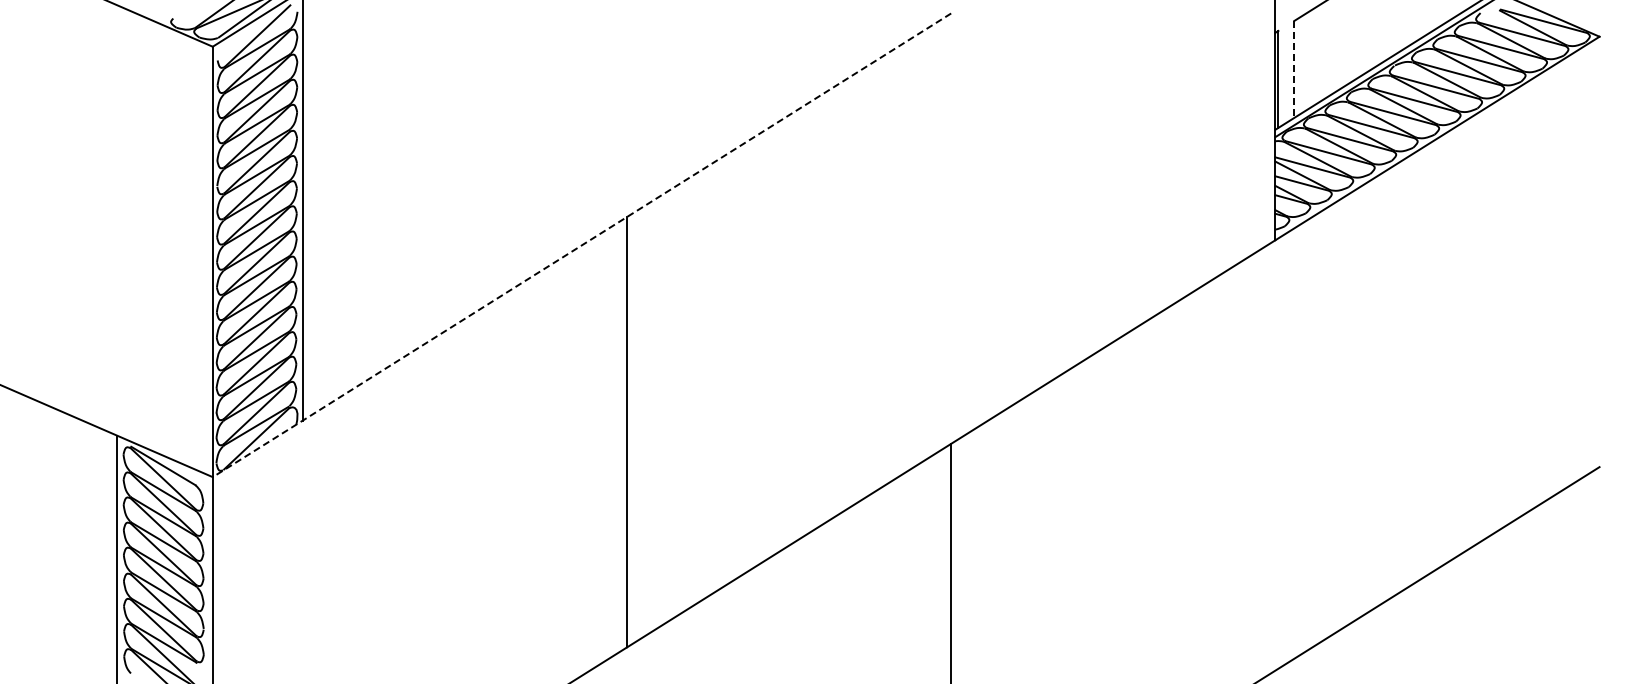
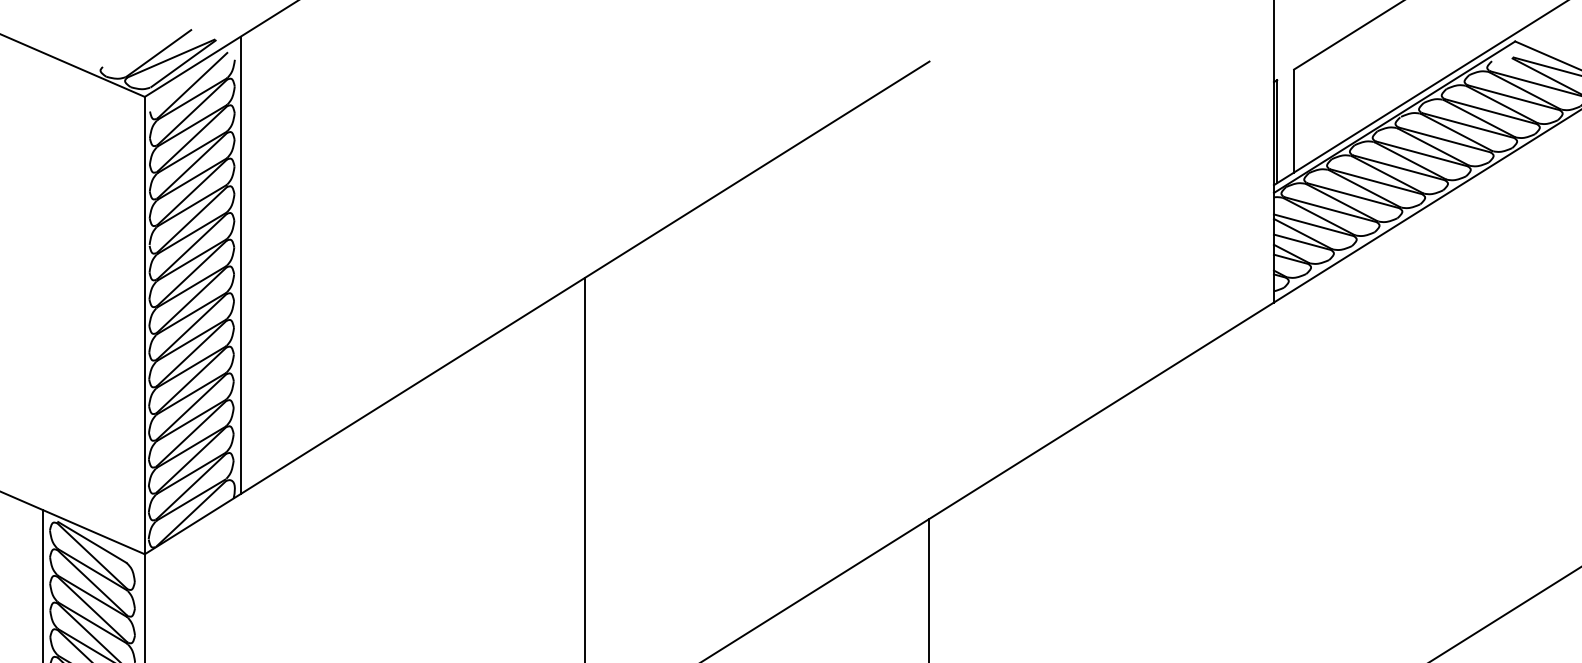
line: (1294, 69) -> (1294, 121), dashed -> solid
line: (581, 245) -> (536, 308), dashed -> solid

